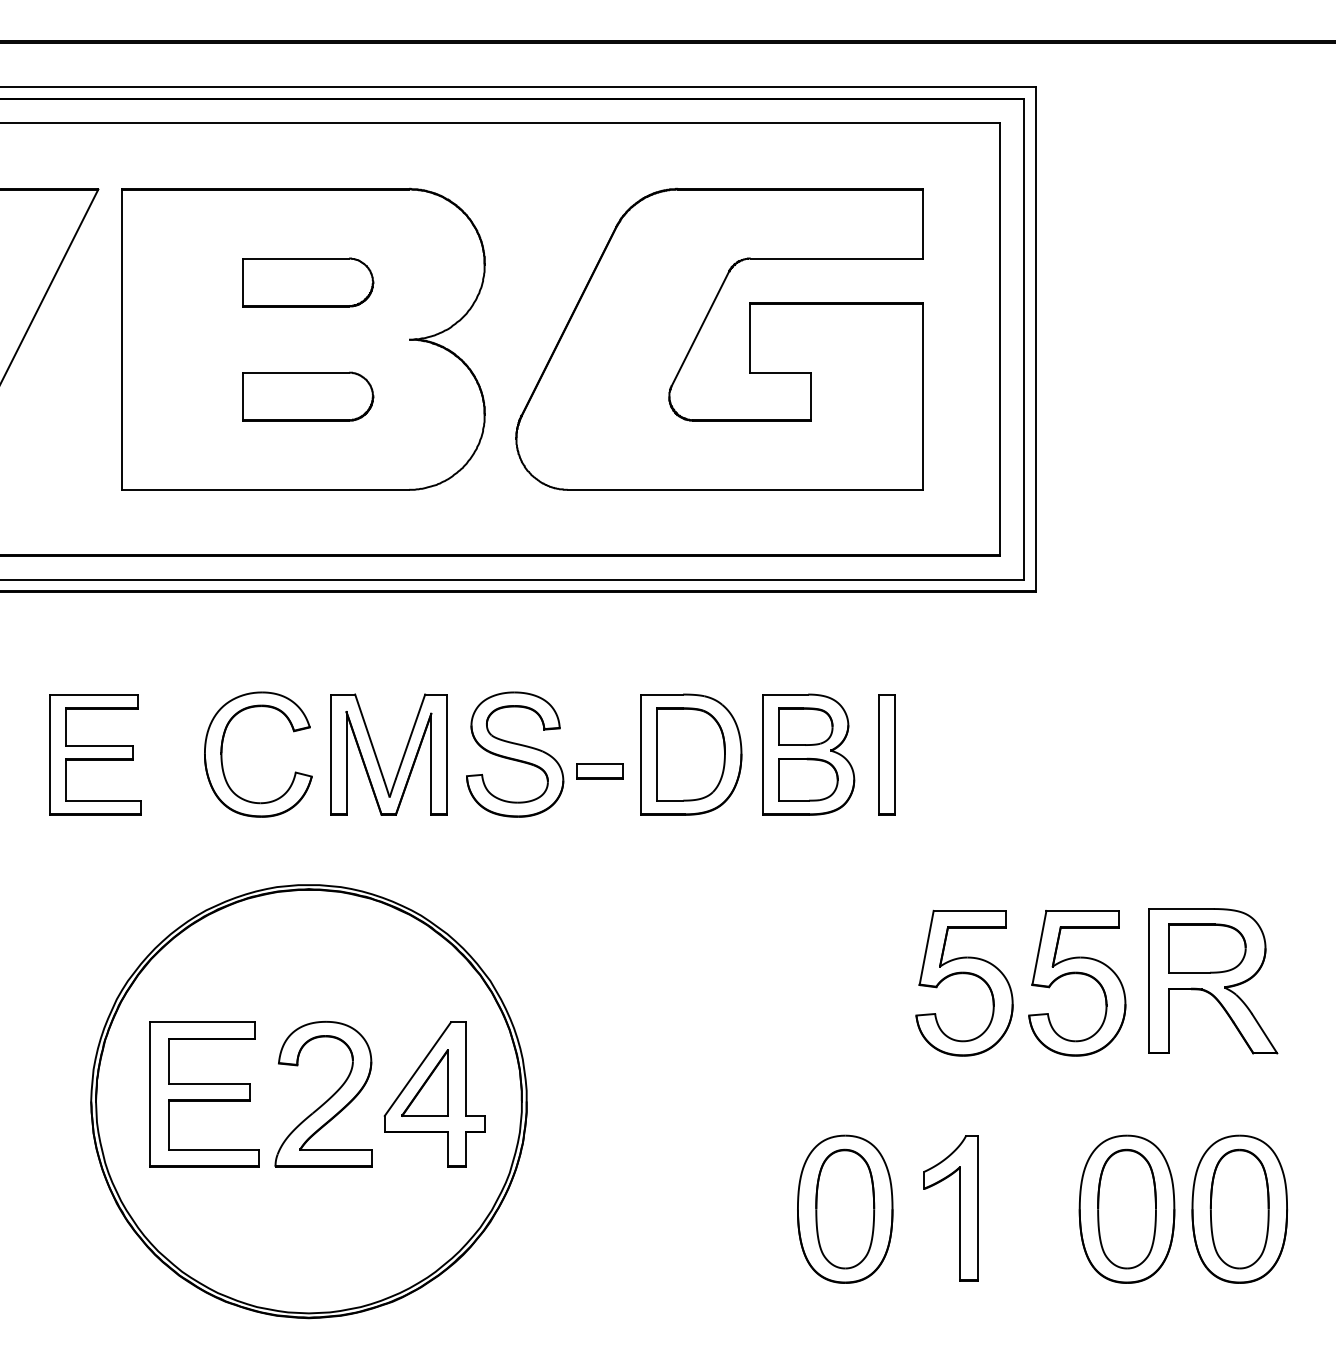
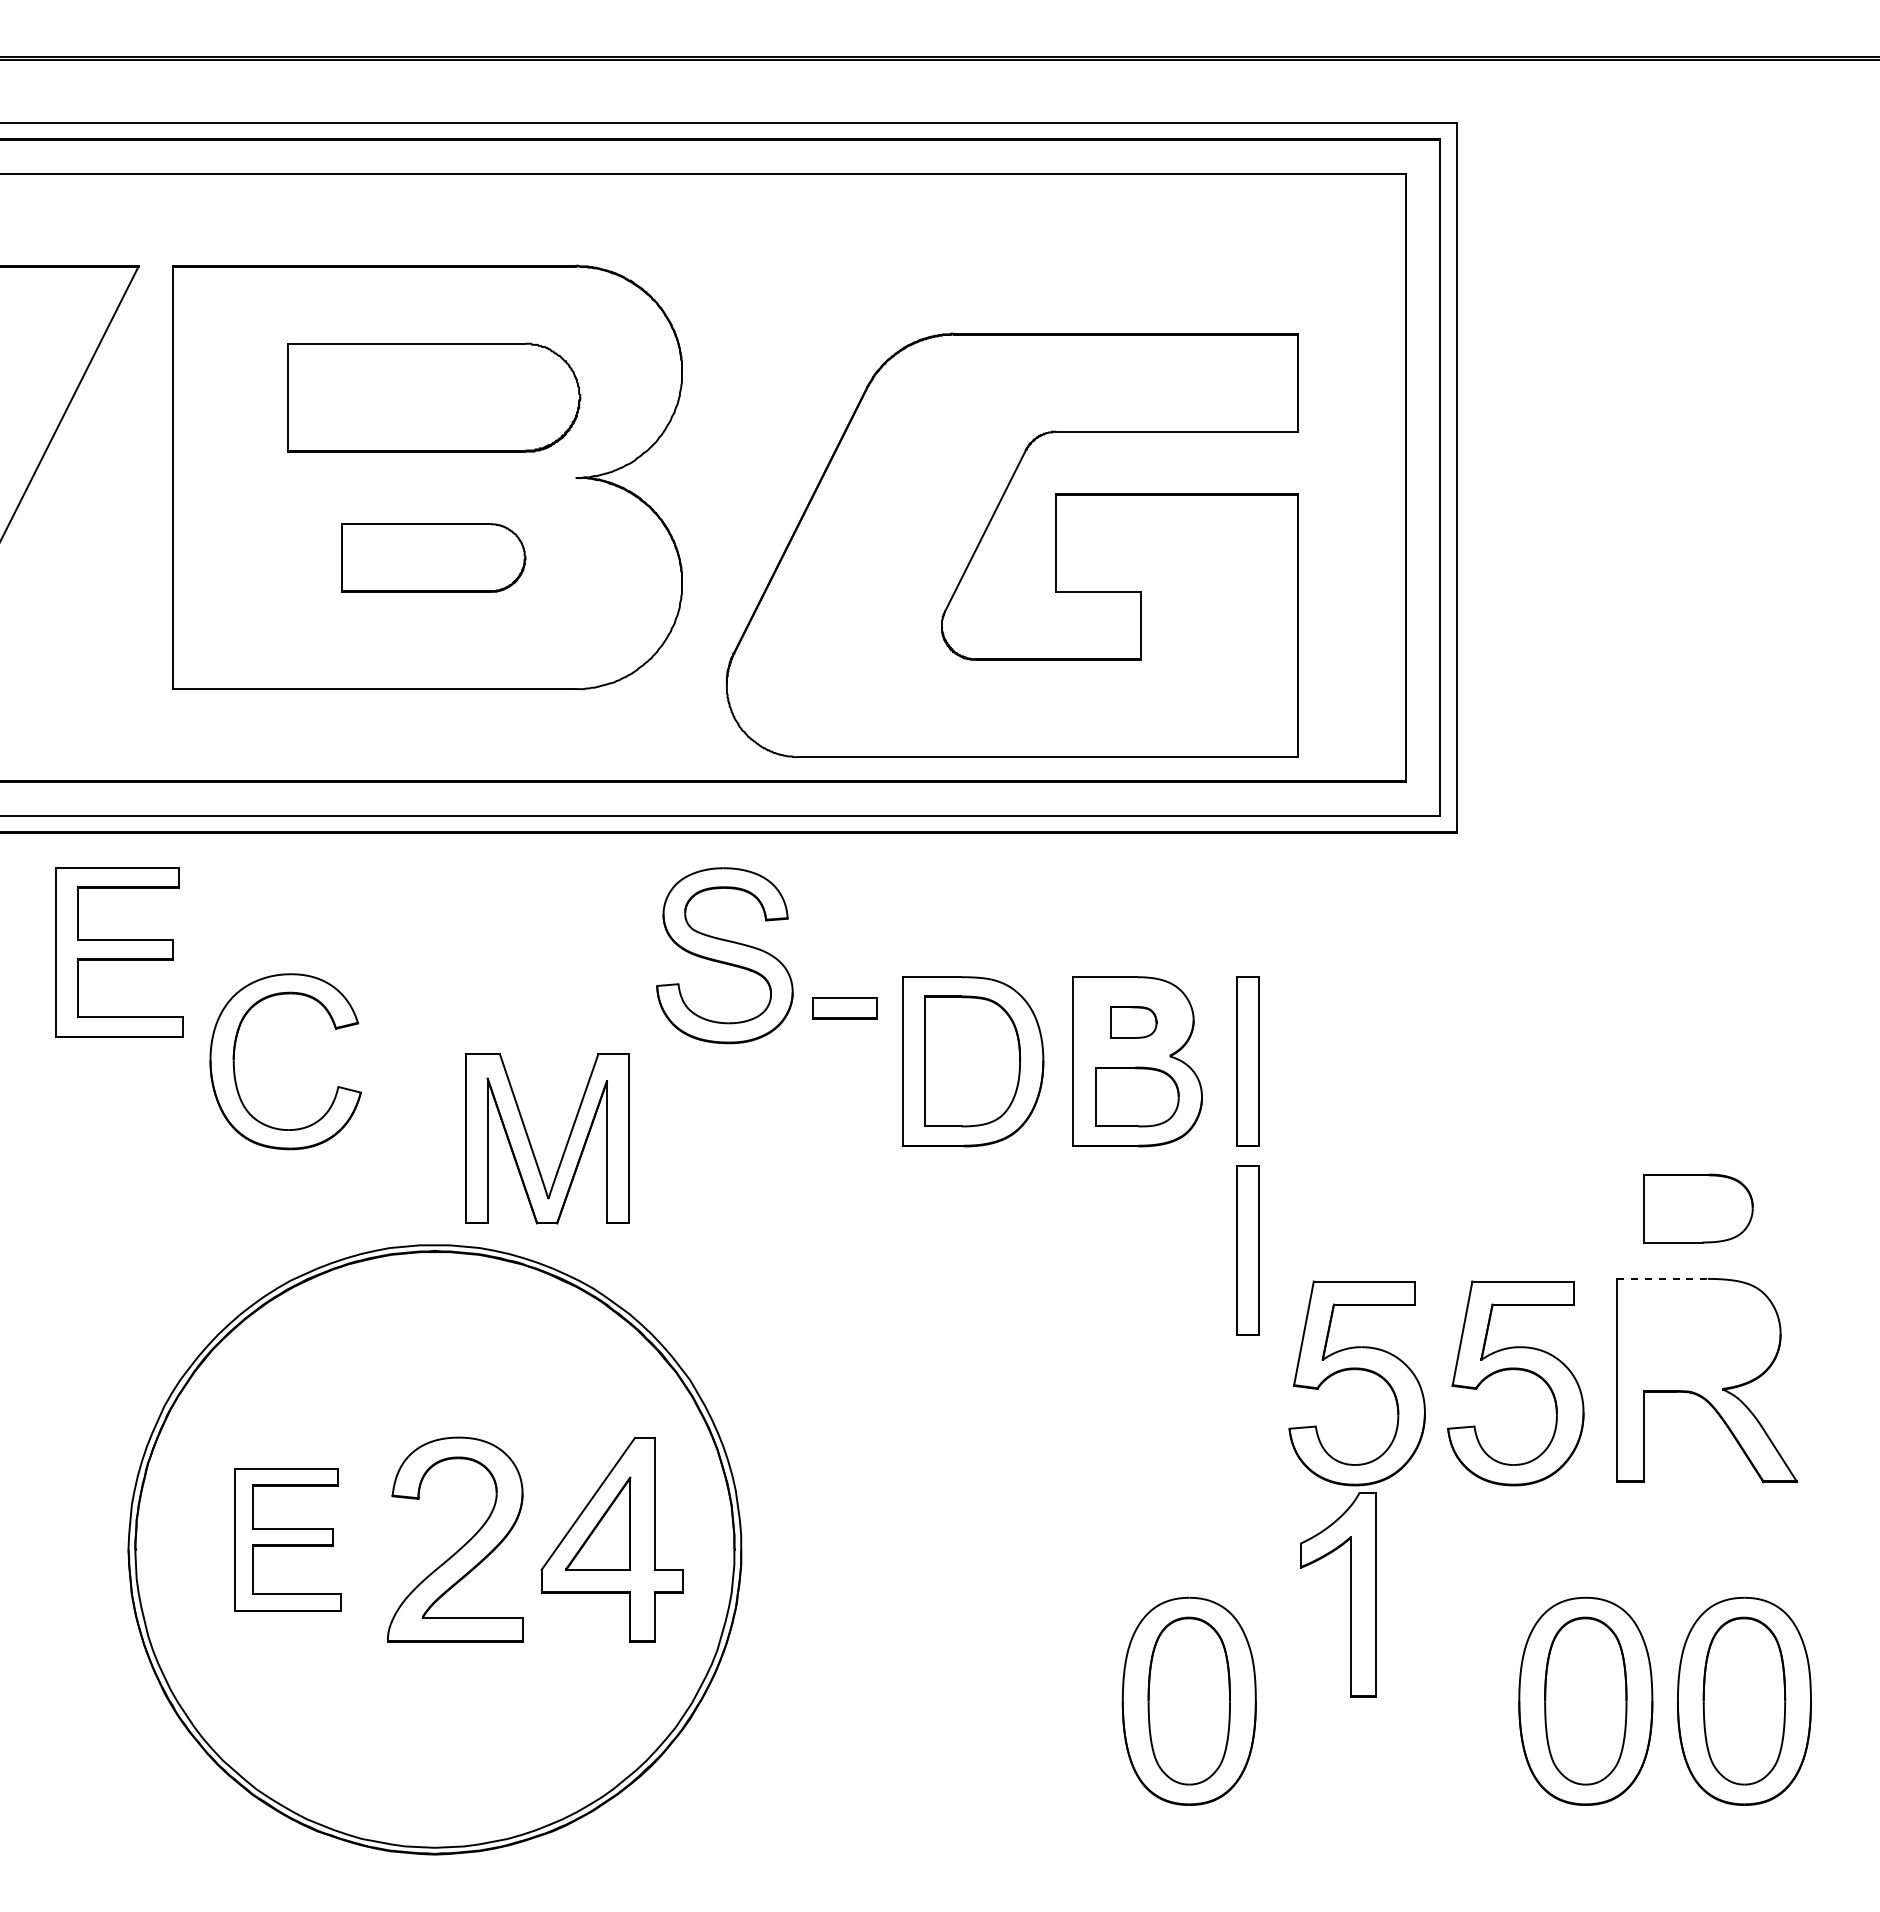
part: (307, 281) -> (433, 396), size x1.6
part: (701, 329) -> (986, 531), moved
part: (805, 726) -> (1133, 1022), size x0.6
part: (95, 754) -> (119, 952), moved
part: (514, 754) -> (724, 955), moved
part: (377, 758) -> (531, 1144), moved
part: (222, 761) -> (235, 1071), moved
part: (600, 771) -> (844, 1008), moved
part: (886, 888) -> (1247, 1250), added
line: (1182, 908) -> (1663, 1278), solid -> dashed
part: (1207, 948) -> (1698, 1208), moved
part: (204, 1094) -> (287, 1539), size x0.7
part: (959, 1207) -> (1350, 1594), moved

